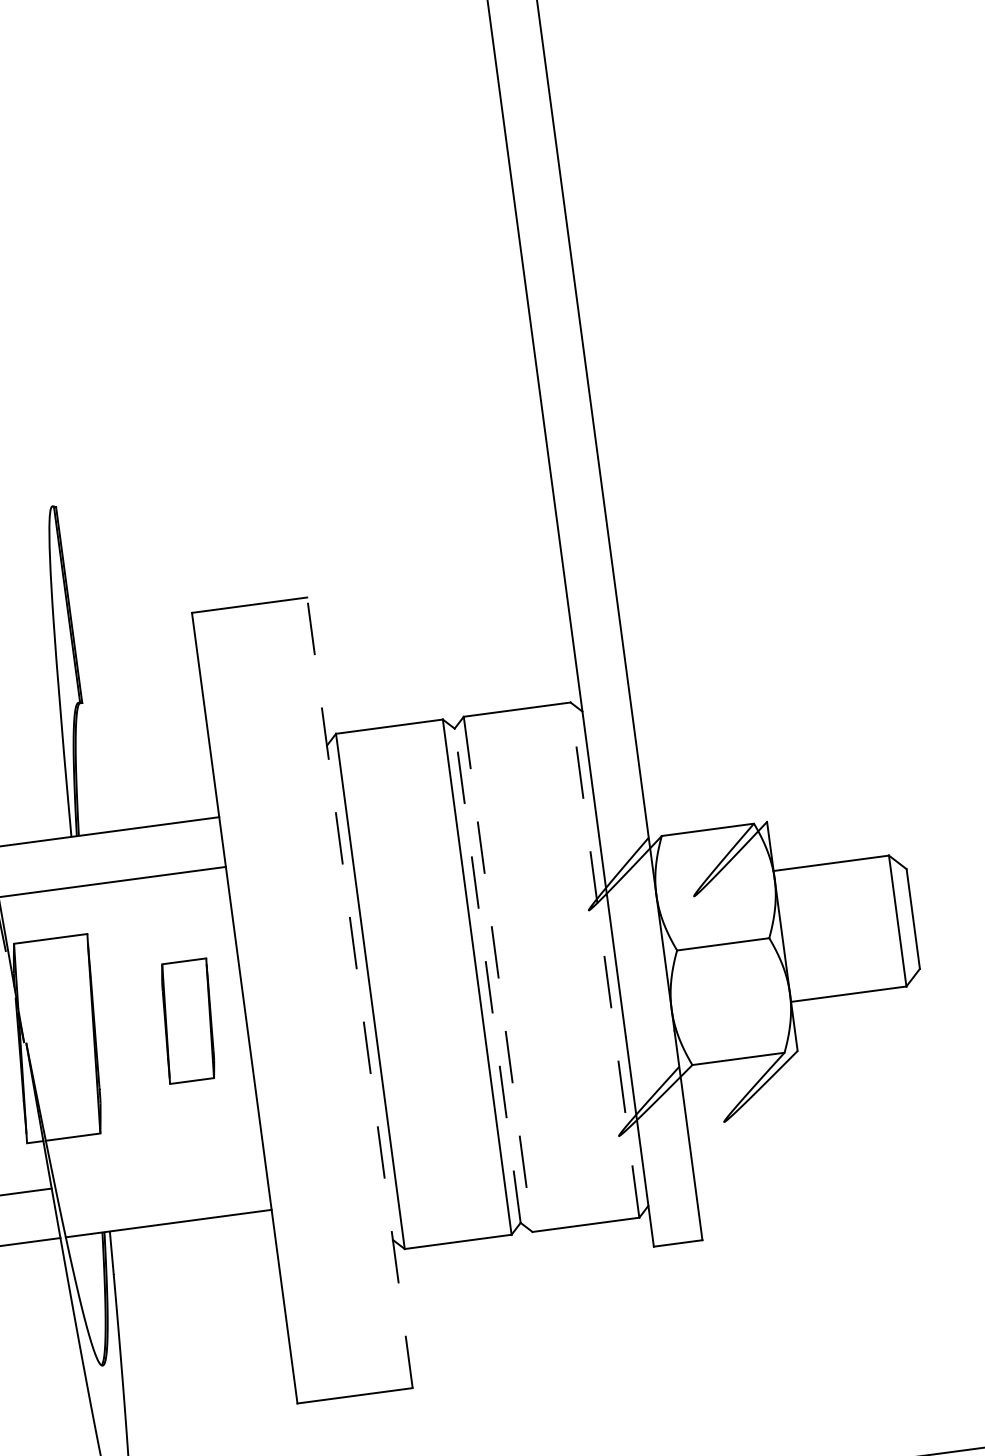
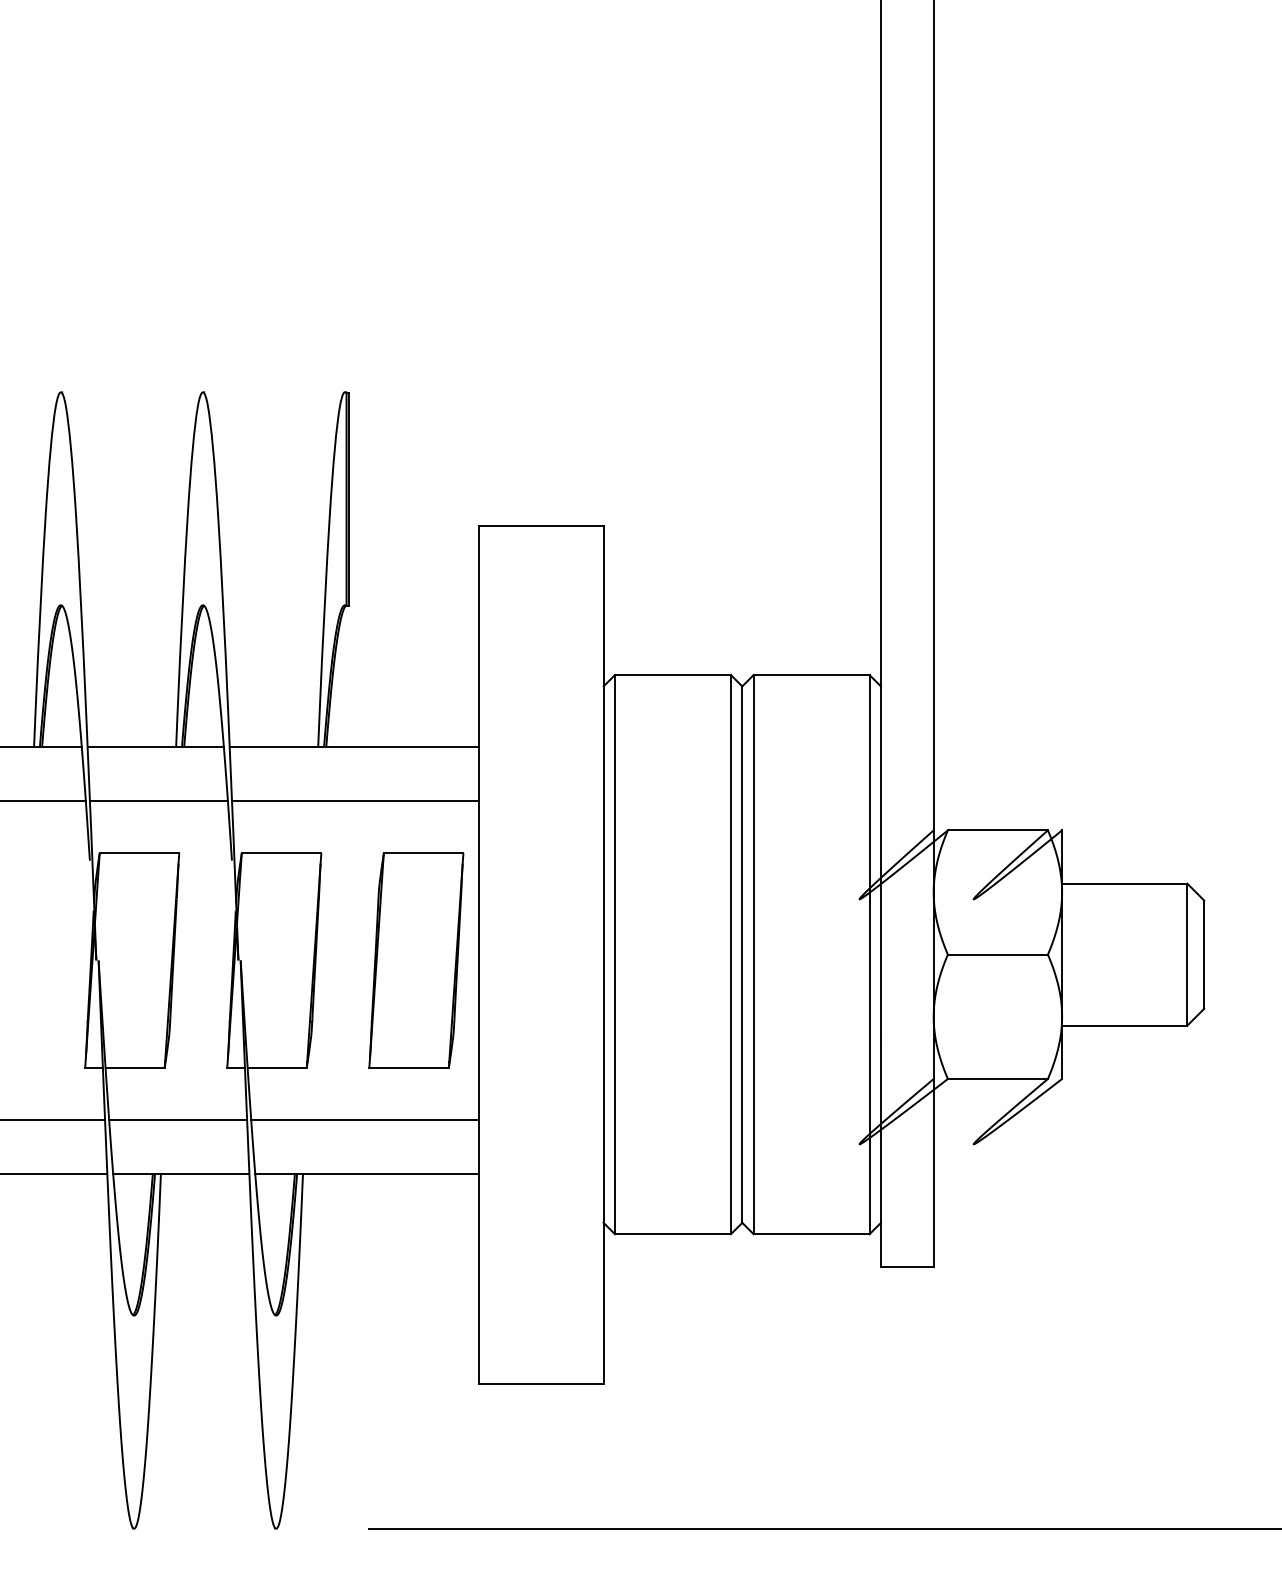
line: (604, 959) -> (869, 954), dashed -> solid
line: (497, 974) -> (753, 954), dashed -> solid
line: (487, 975) -> (742, 954), dashed -> solid
line: (359, 992) -> (603, 954), dashed -> solid
part: (188, 1021) -> (416, 960), size x1.67
line: (159, 1174) -> (364, 1119), added

